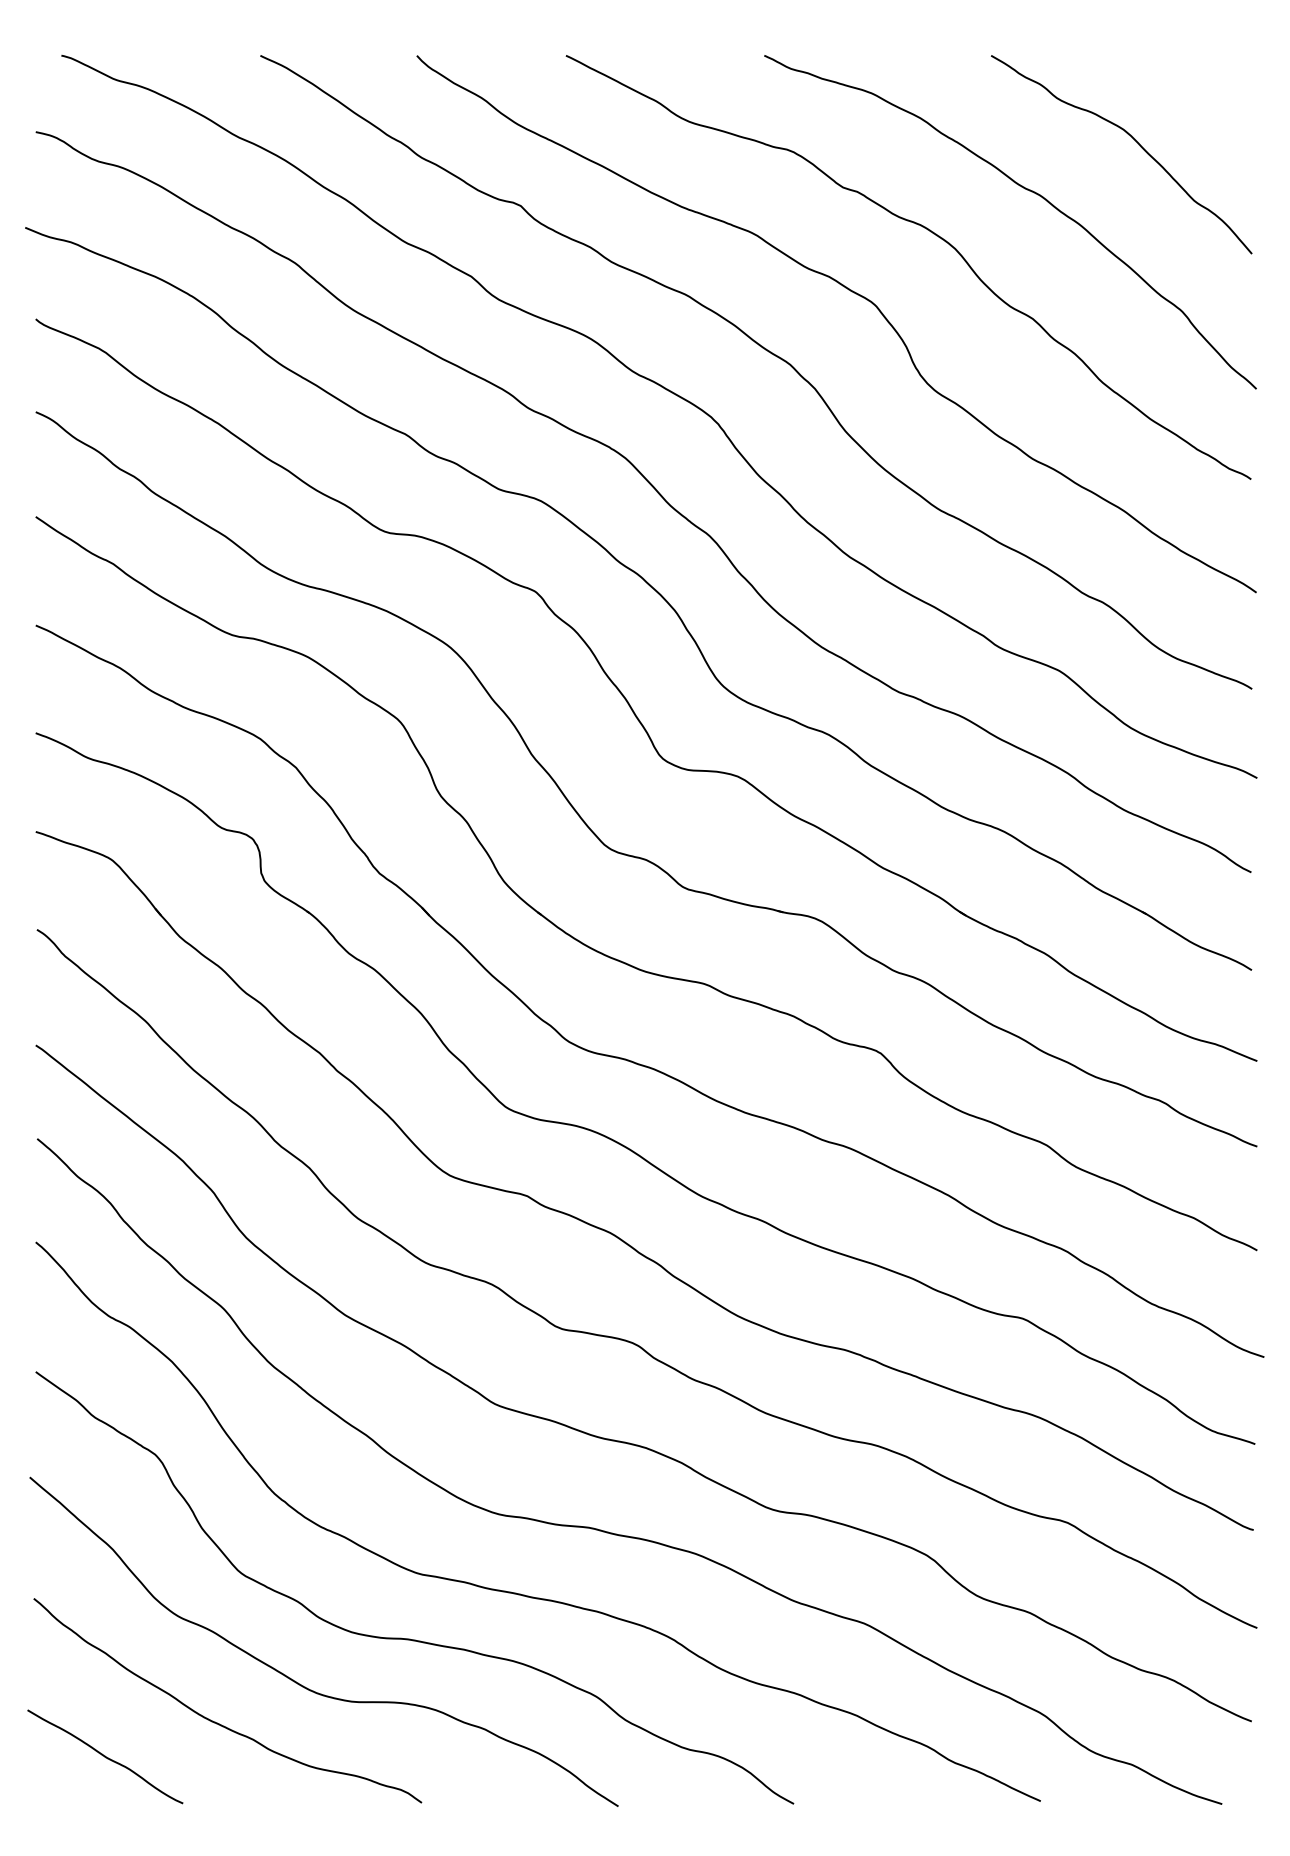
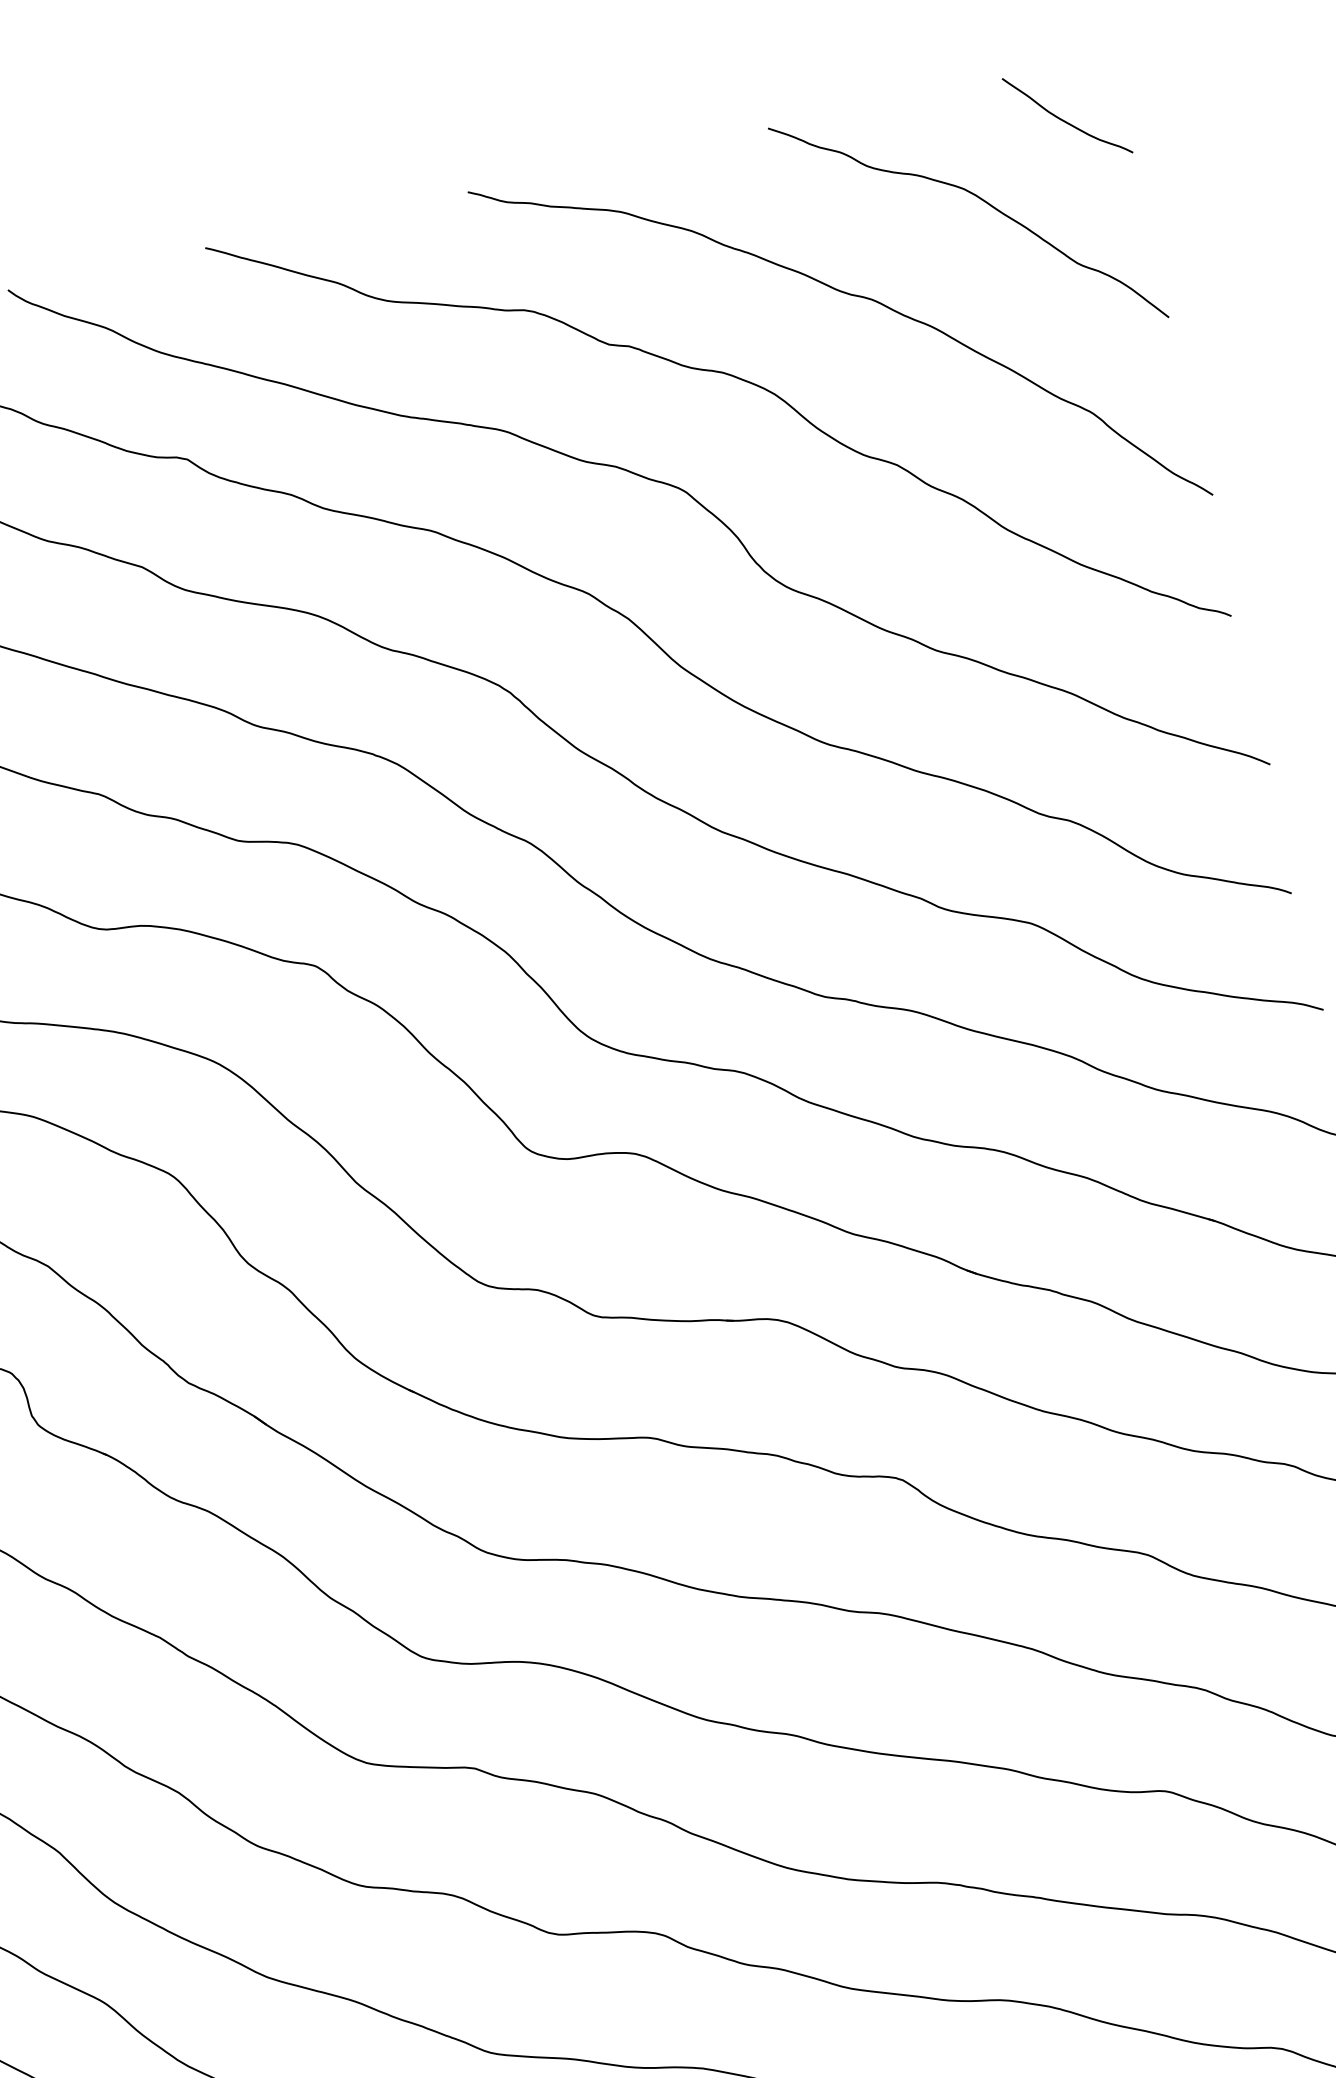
curve: (1206, 94) -> (1063, 119), added

